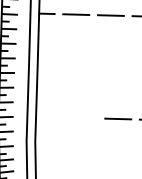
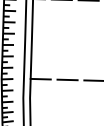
line: (49, 116) -> (41, 78), added
line: (83, 117) -> (67, 79), added

